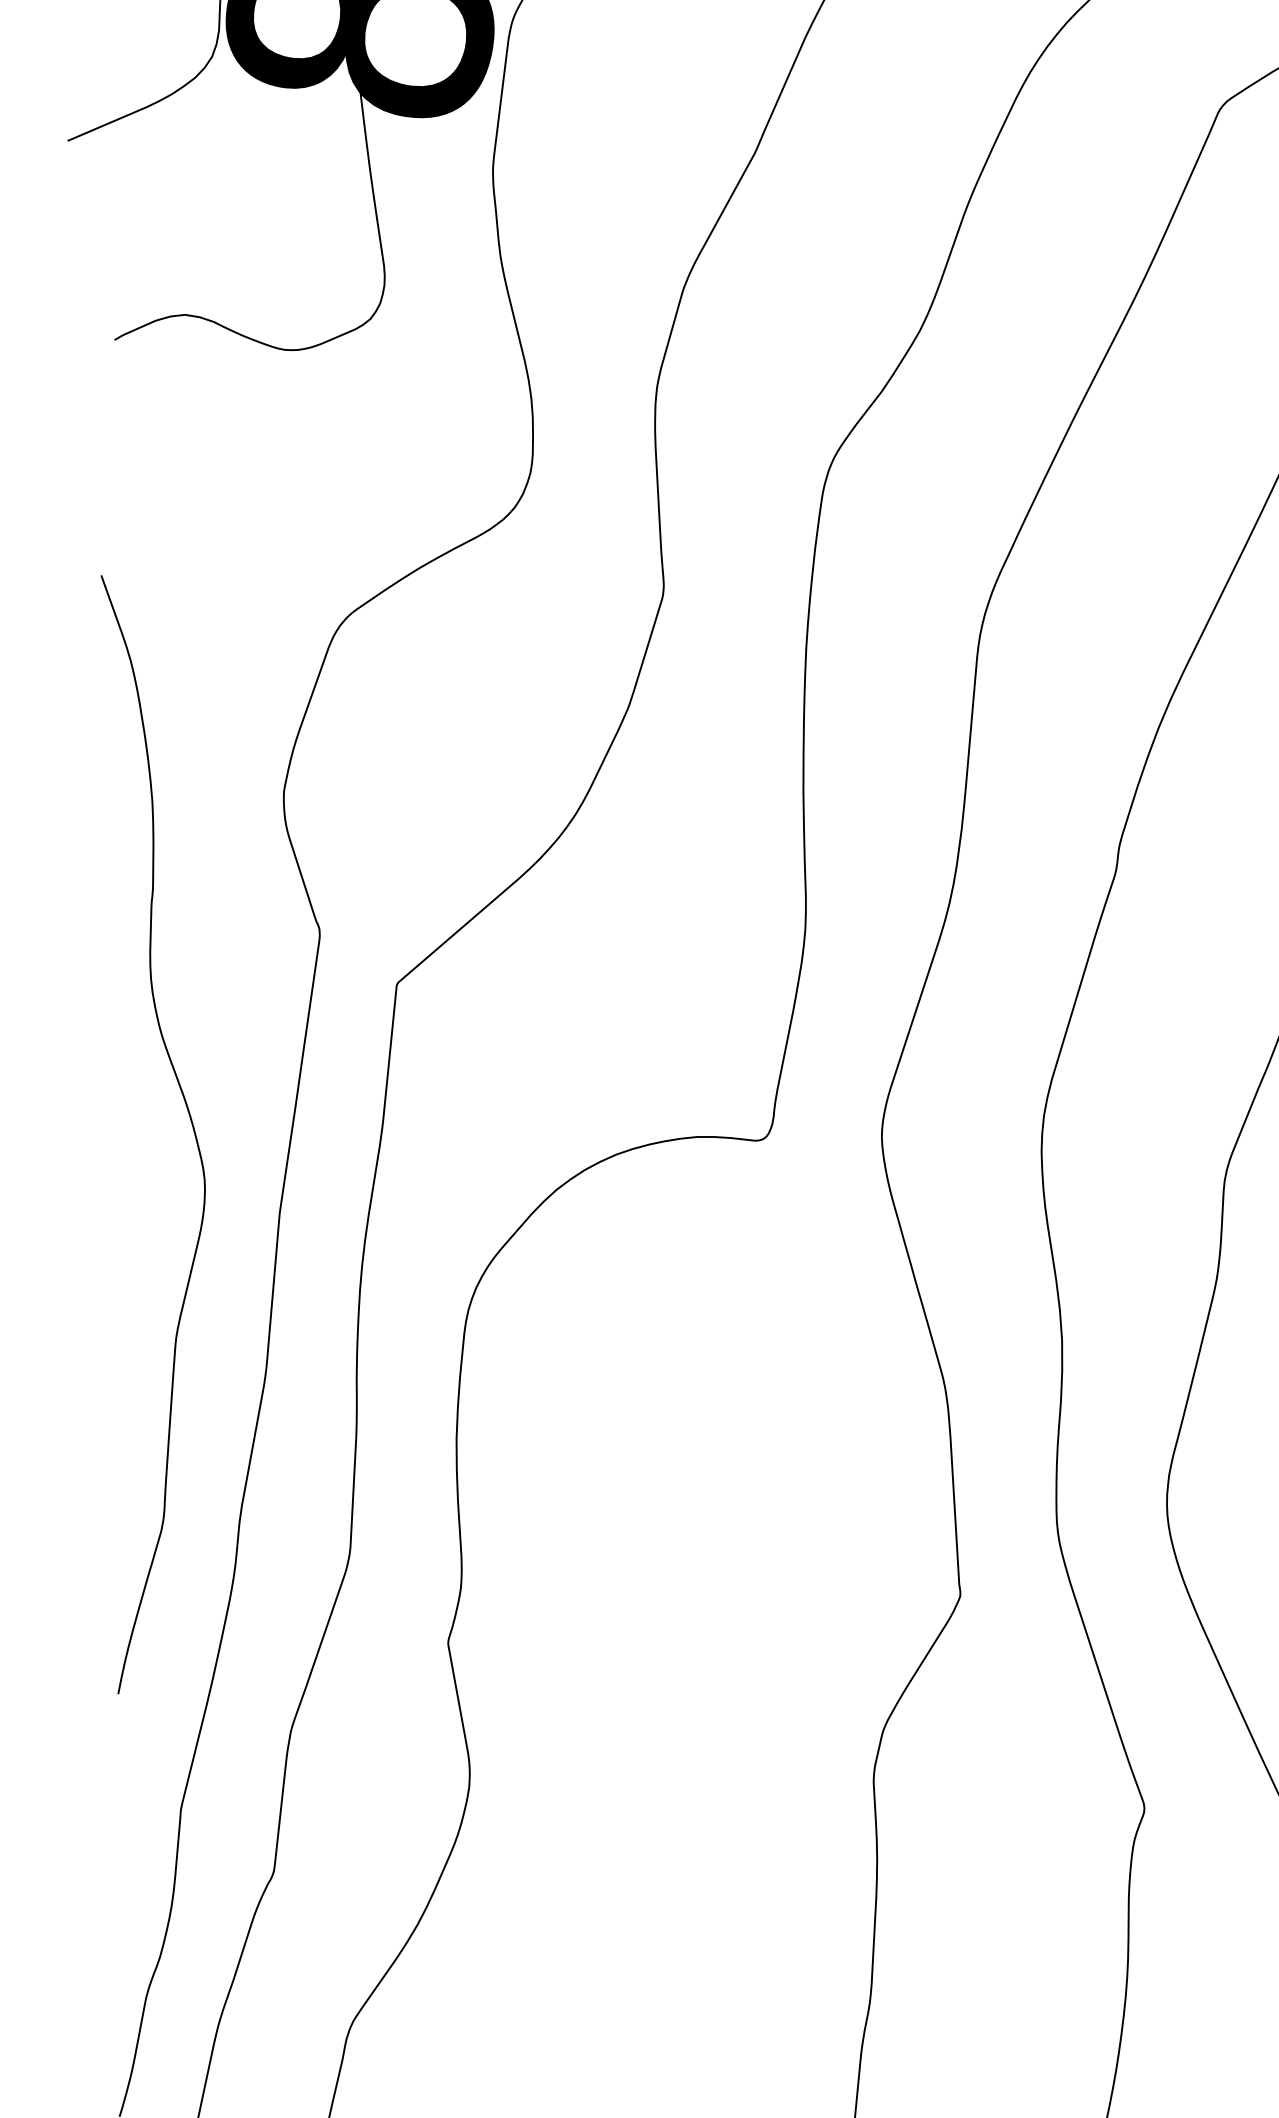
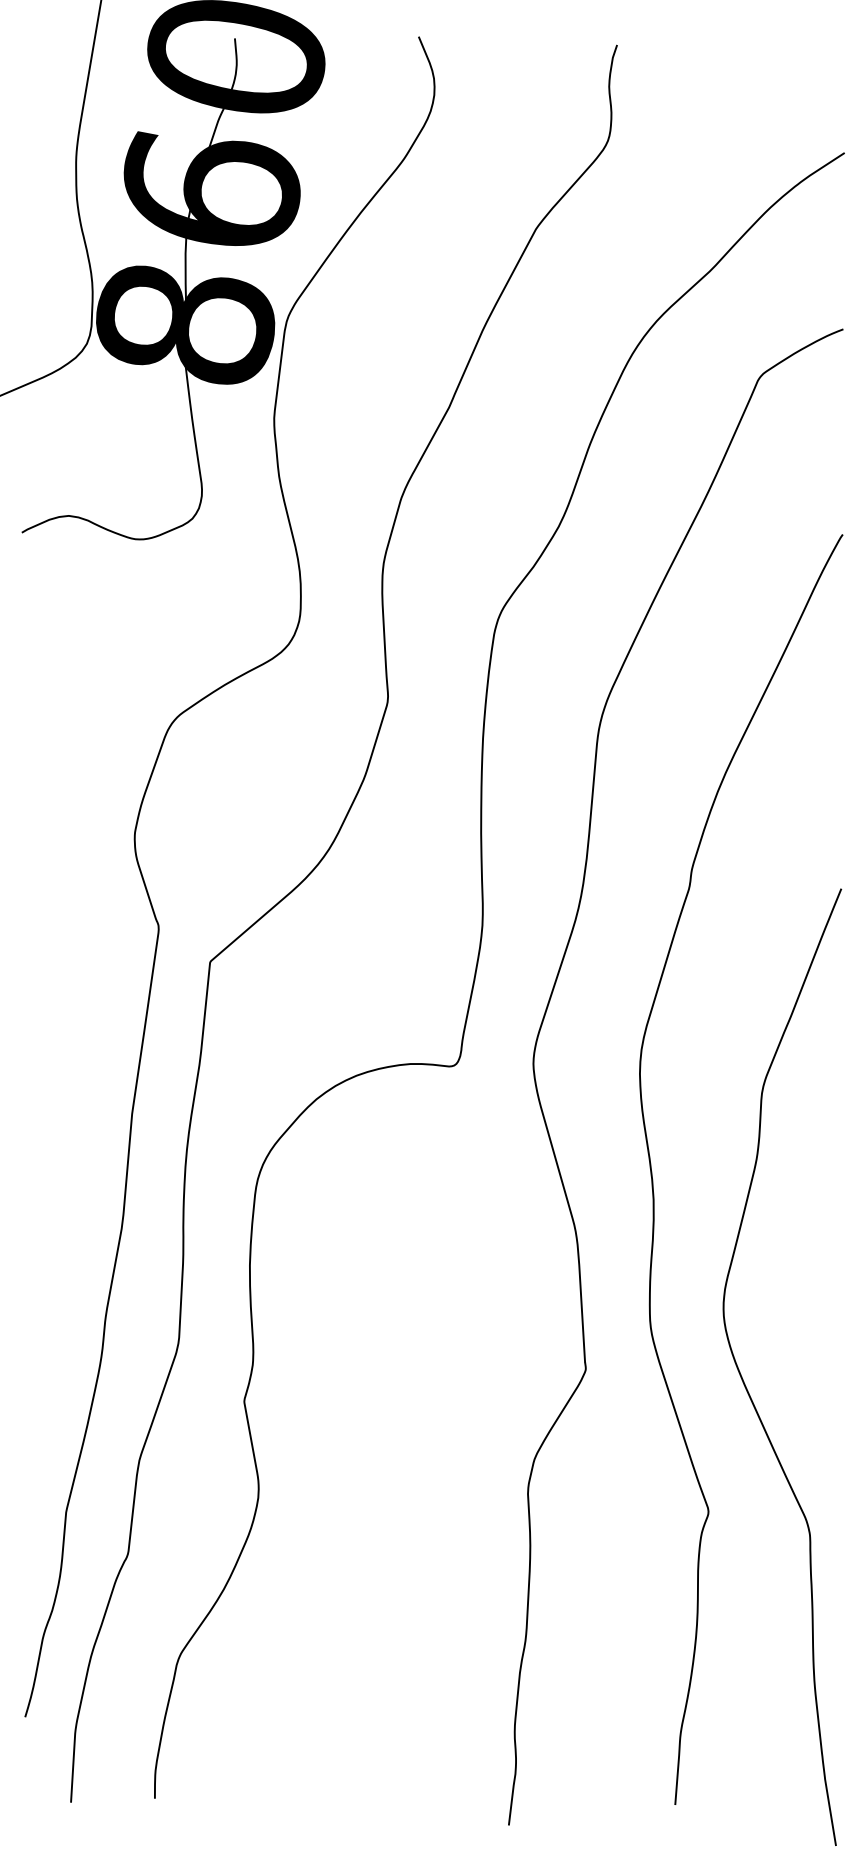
curve: (190, 1122) -> (72, 1054), removed

